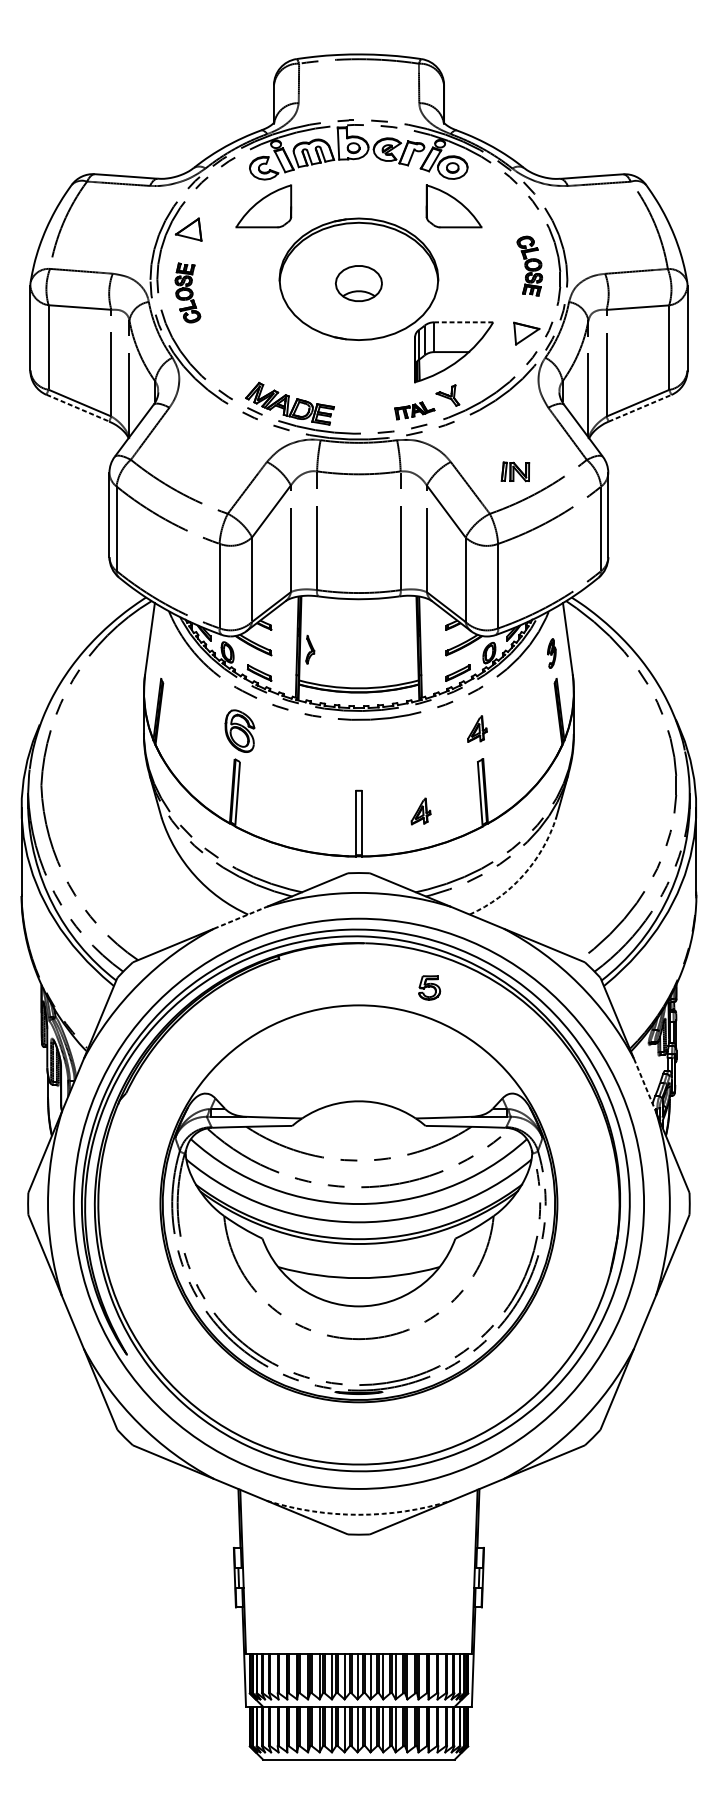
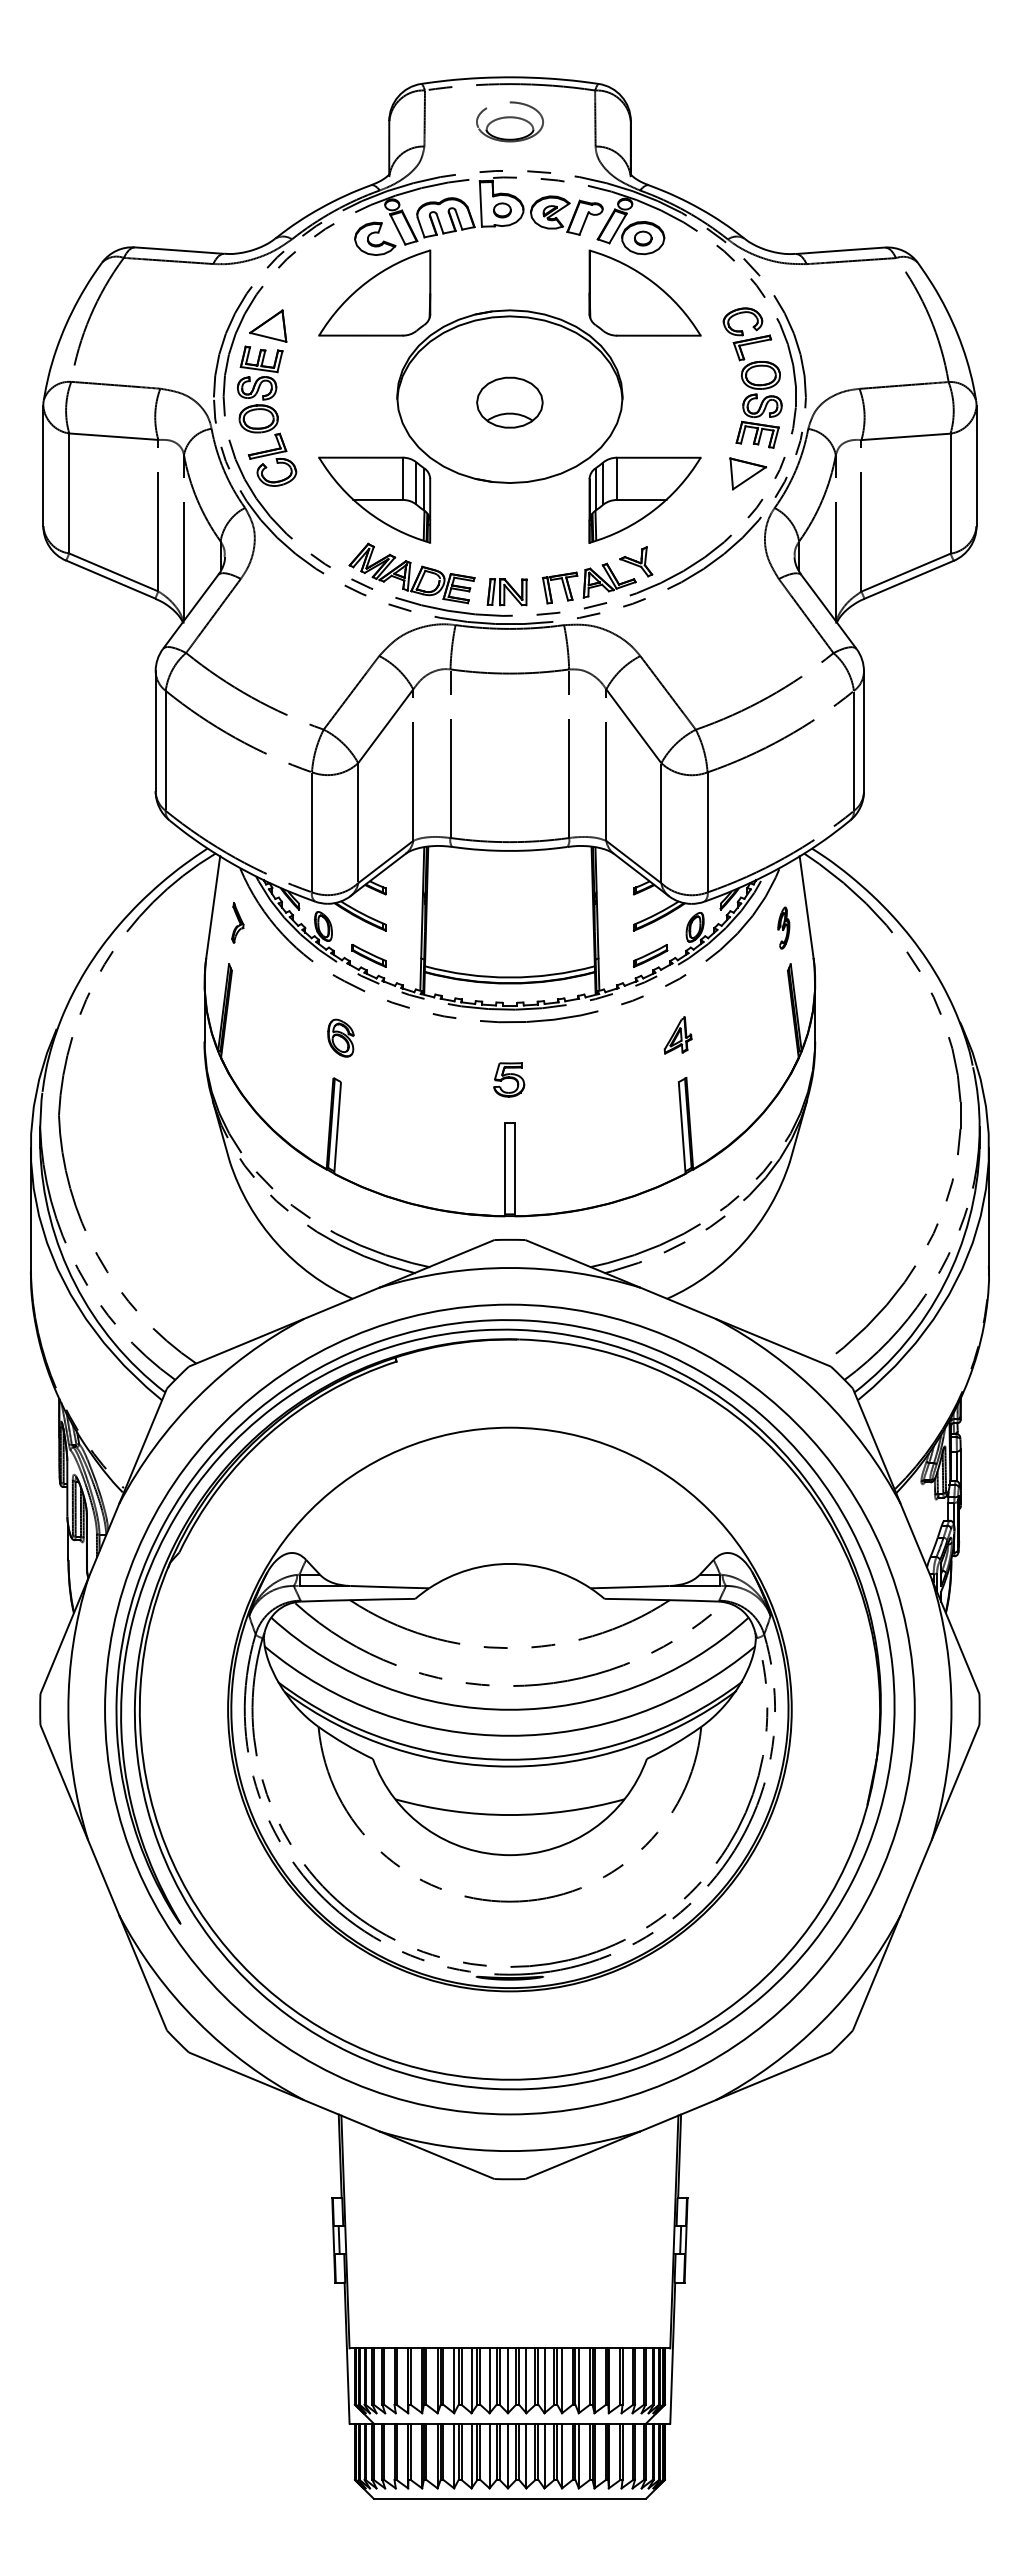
part: (358, 85) -> (509, 121), added
part: (263, 205) -> (374, 292), size x1.43
part: (453, 205) -> (644, 292), size x1.43
part: (529, 265) -> (752, 377), size x1.67
part: (187, 292) -> (266, 415), size x1.67
line: (463, 322) -> (658, 457), dashed -> solid
part: (263, 351) -> (374, 499), added
line: (78, 408) -> (111, 579), dashed -> solid
line: (640, 408) -> (909, 579), dashed -> solid
part: (414, 410) -> (588, 583), size x1.67
part: (514, 472) -> (506, 592), moved
part: (310, 649) -> (237, 922), moved
part: (239, 730) -> (340, 1037), size x0.62
part: (420, 811) -> (597, 1152), removed
arc: (523, 875) -> (743, 1243), dashed -> solid
line: (240, 917) -> (341, 1303), dashed -> solid
part: (429, 987) -> (509, 1079), moved
line: (645, 1085) -> (916, 1541), dashed -> solid
arc: (358, 1515) -> (509, 2151), dashed -> solid

